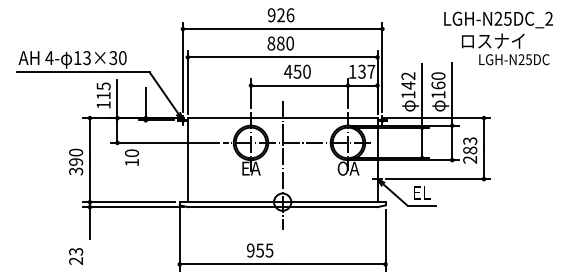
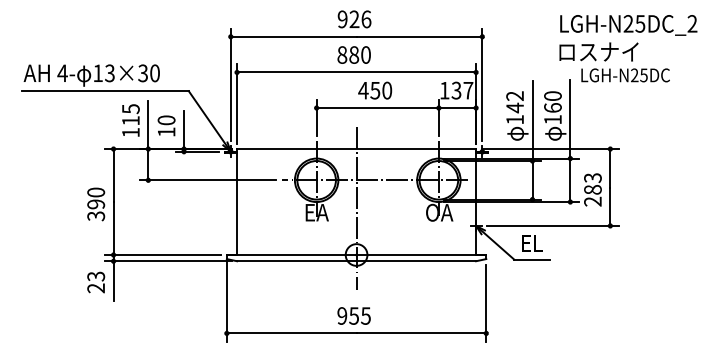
text: (505, 49) -> (614, 62), moved
text: (131, 157) -> (166, 125), moved
text: (259, 250) -> (353, 315), moved
text: (76, 256) -> (96, 282), moved

